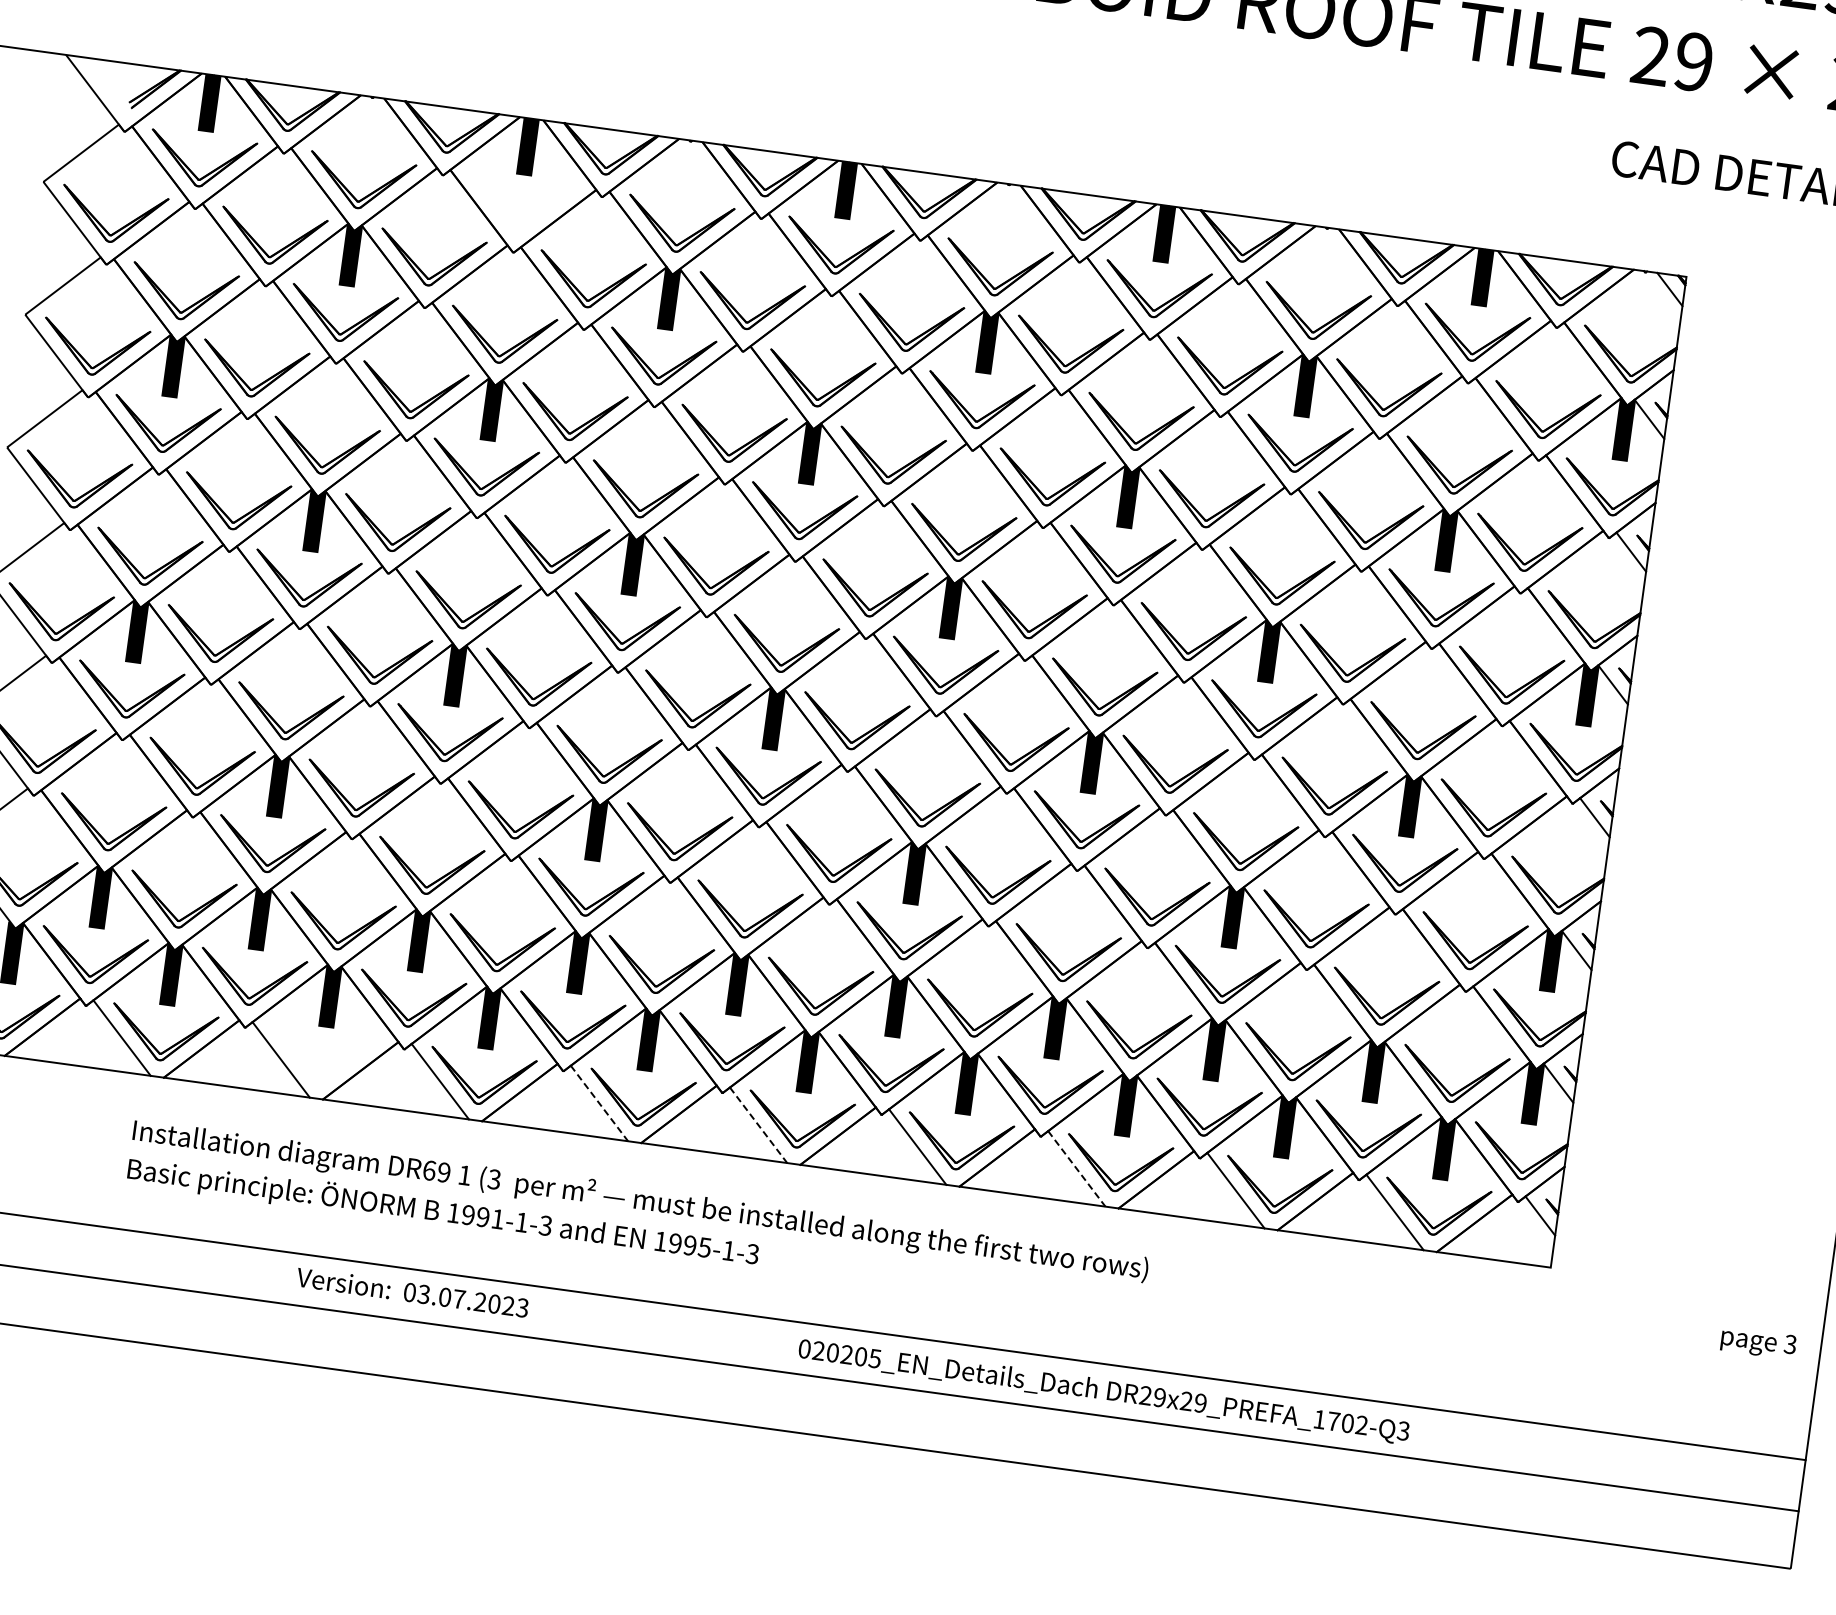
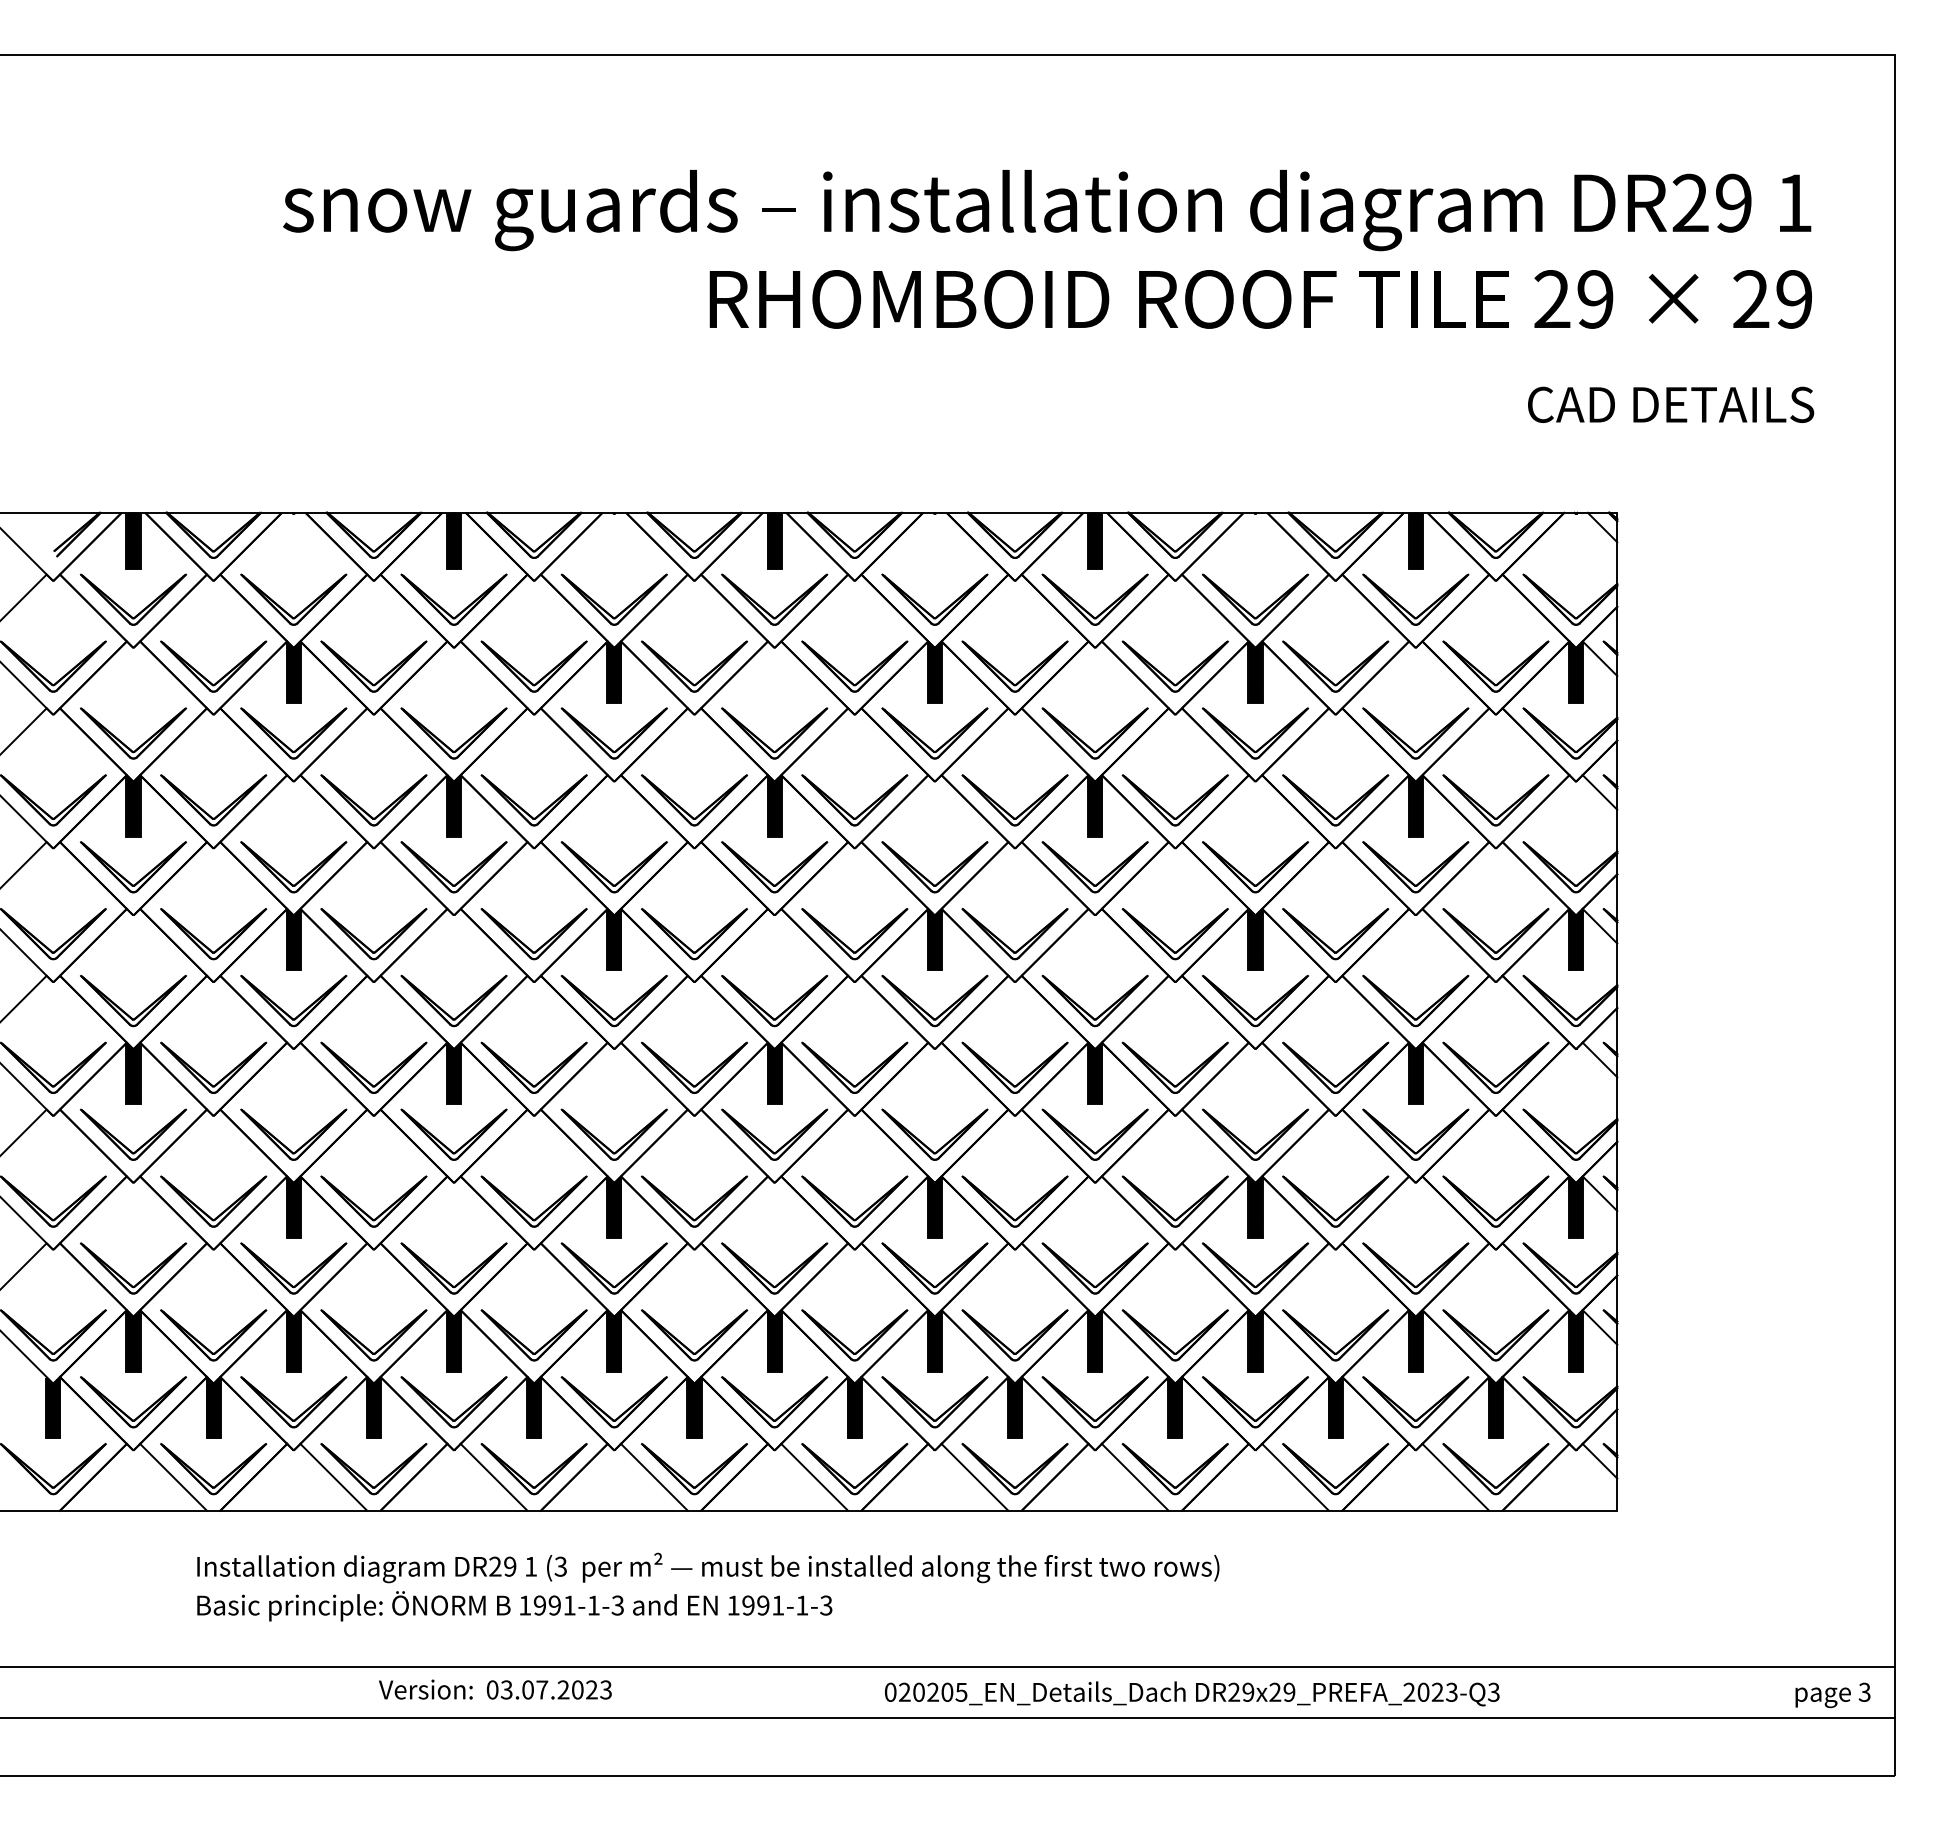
part: (511, 215) -> (447, 611), added
part: (311, 1065) -> (364, 1478), added
line: (599, 1103) -> (654, 1477), dashed -> solid
line: (759, 1125) -> (815, 1477), dashed -> solid
line: (1077, 1169) -> (1135, 1477), dashed -> solid
text: (429, 1170) -> (495, 1566), DR69 -> DR29
text: (704, 1247) -> (777, 1605), 1995-1-3 -> 1991-1-3
text: (1758, 1343) -> (1832, 1695), moved
text: (1340, 1421) -> (1430, 1691), DR29x29_PREFA_1702-Q3 -> DR29x29_PREFA_2023-Q3

